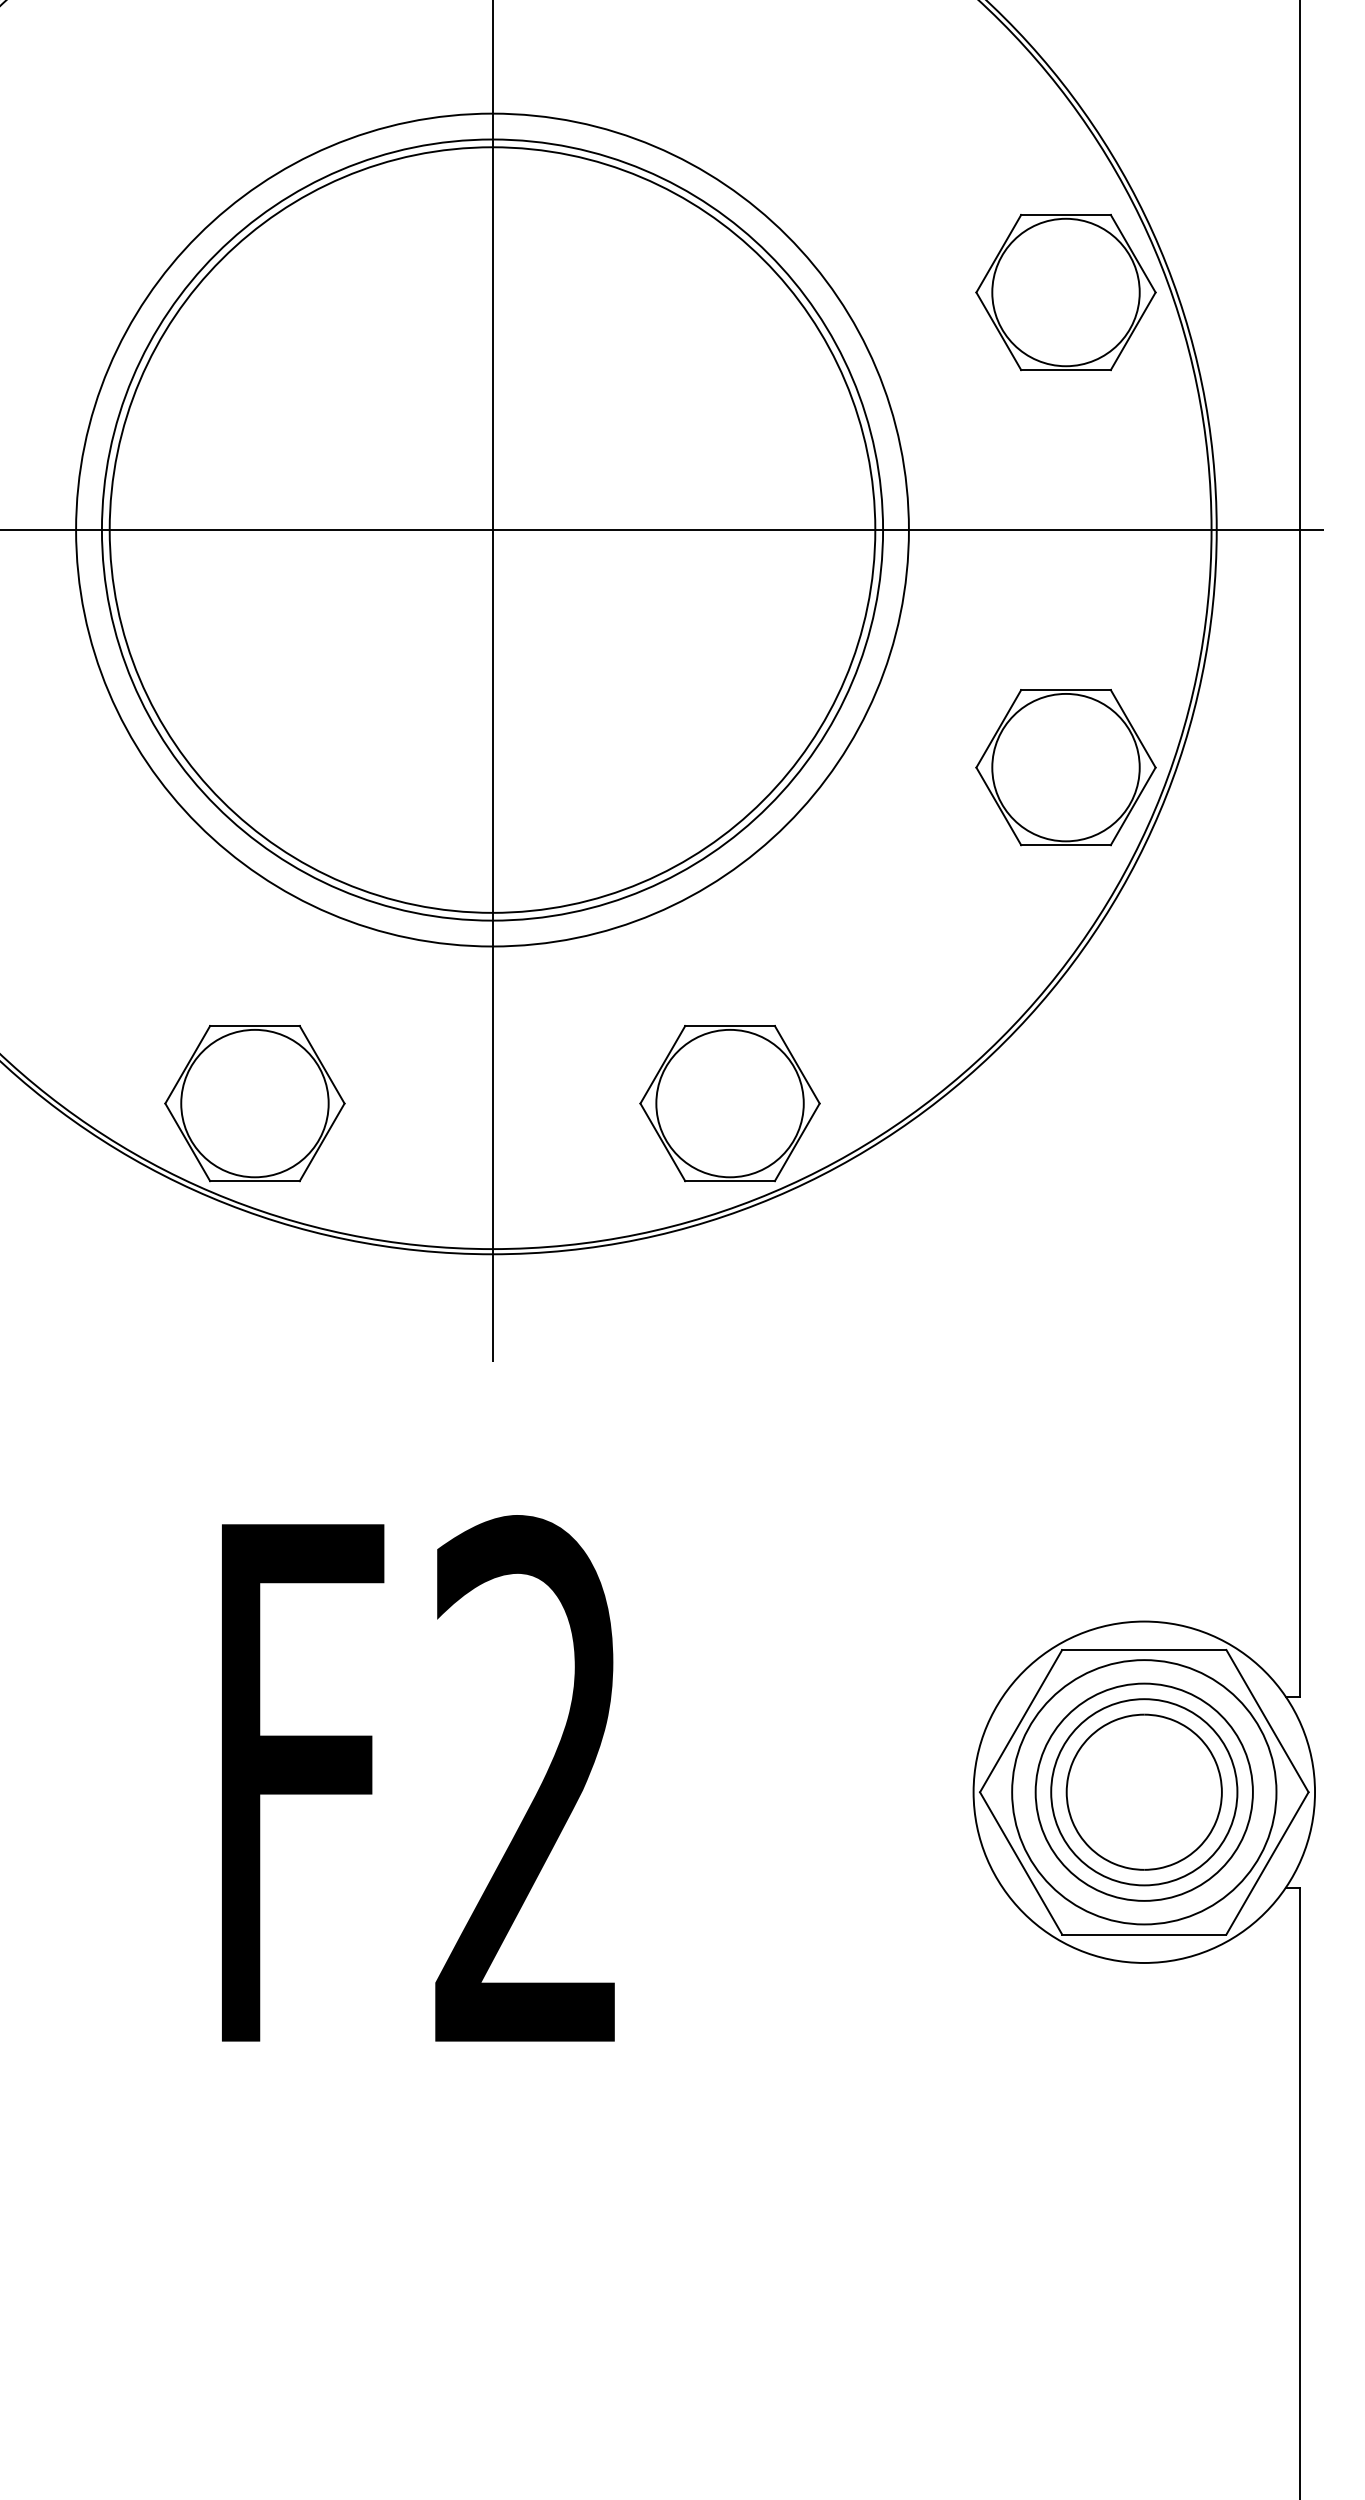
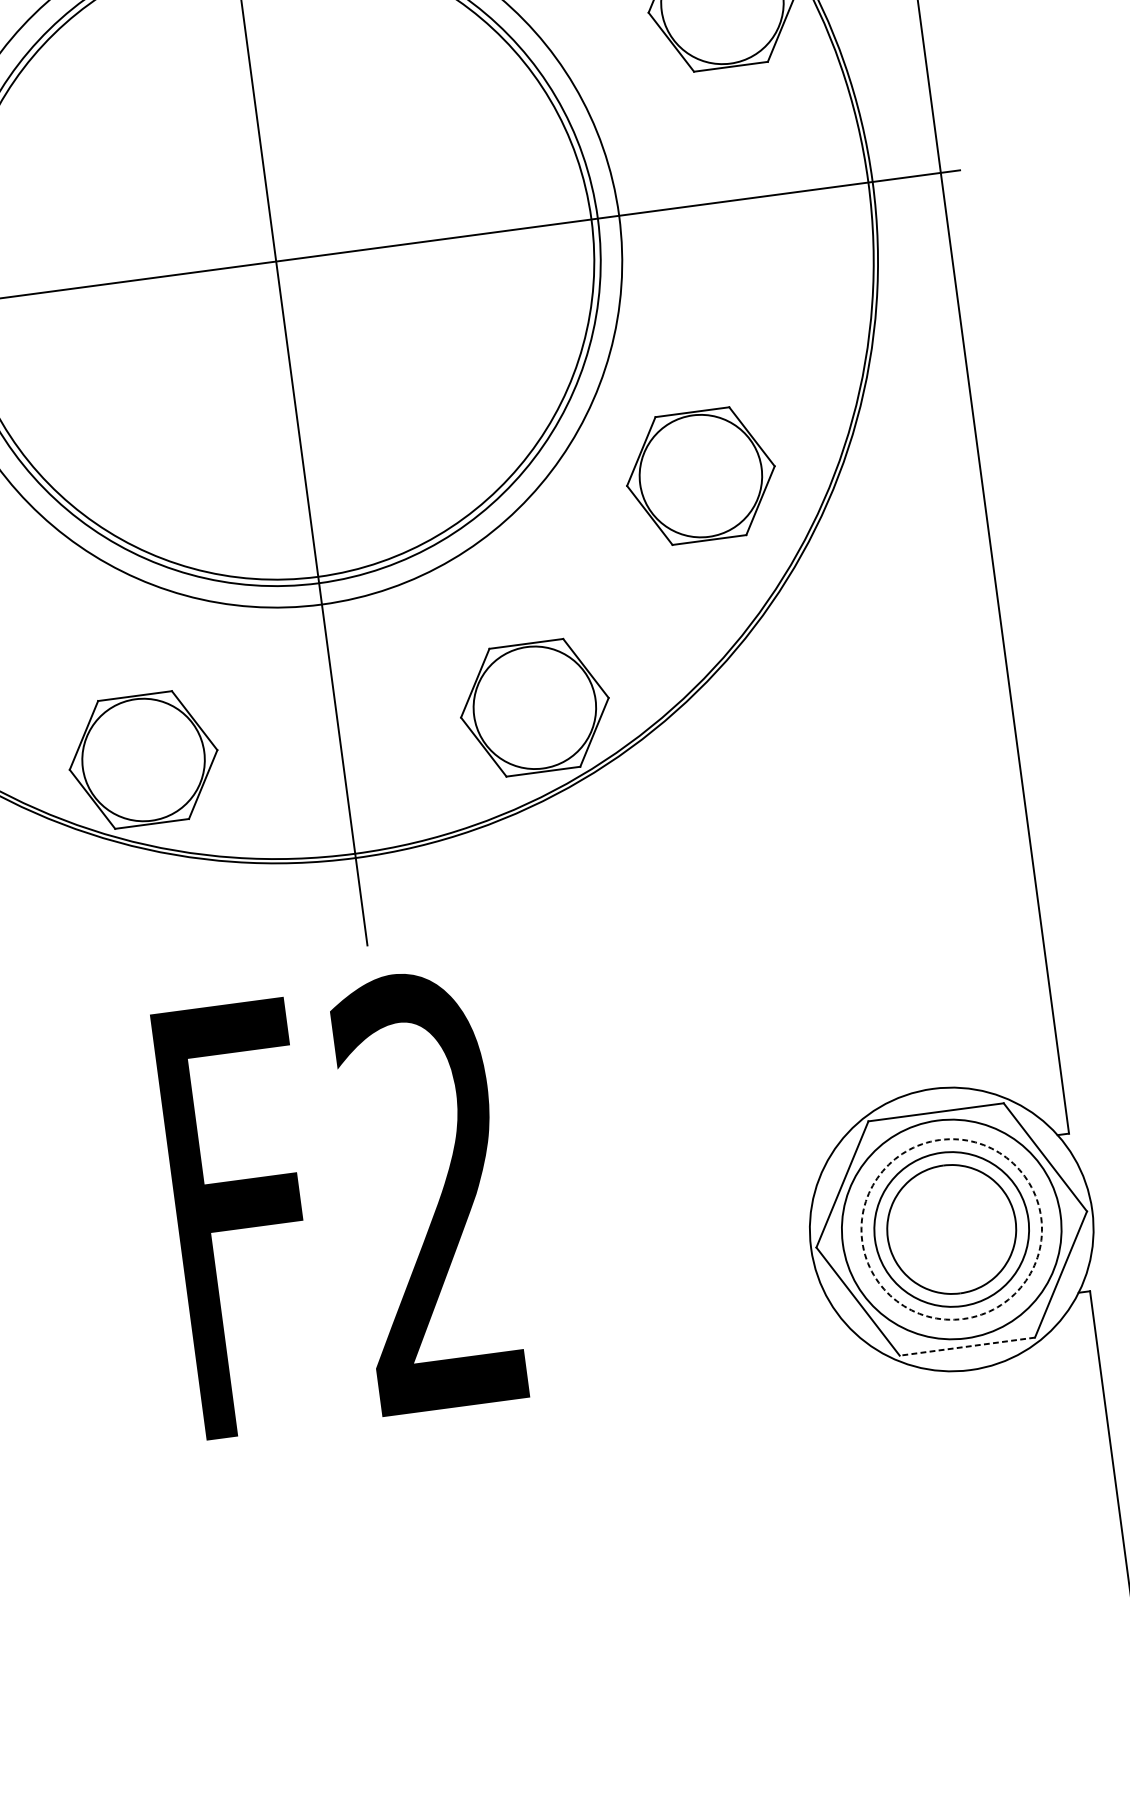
part: (1065, 767) -> (700, 476), moved
text: (418, 1778) -> (339, 1202), moved
circle: (1143, 1791) -> (950, 1228), solid -> dashed
line: (1143, 1934) -> (966, 1346), solid -> dashed

